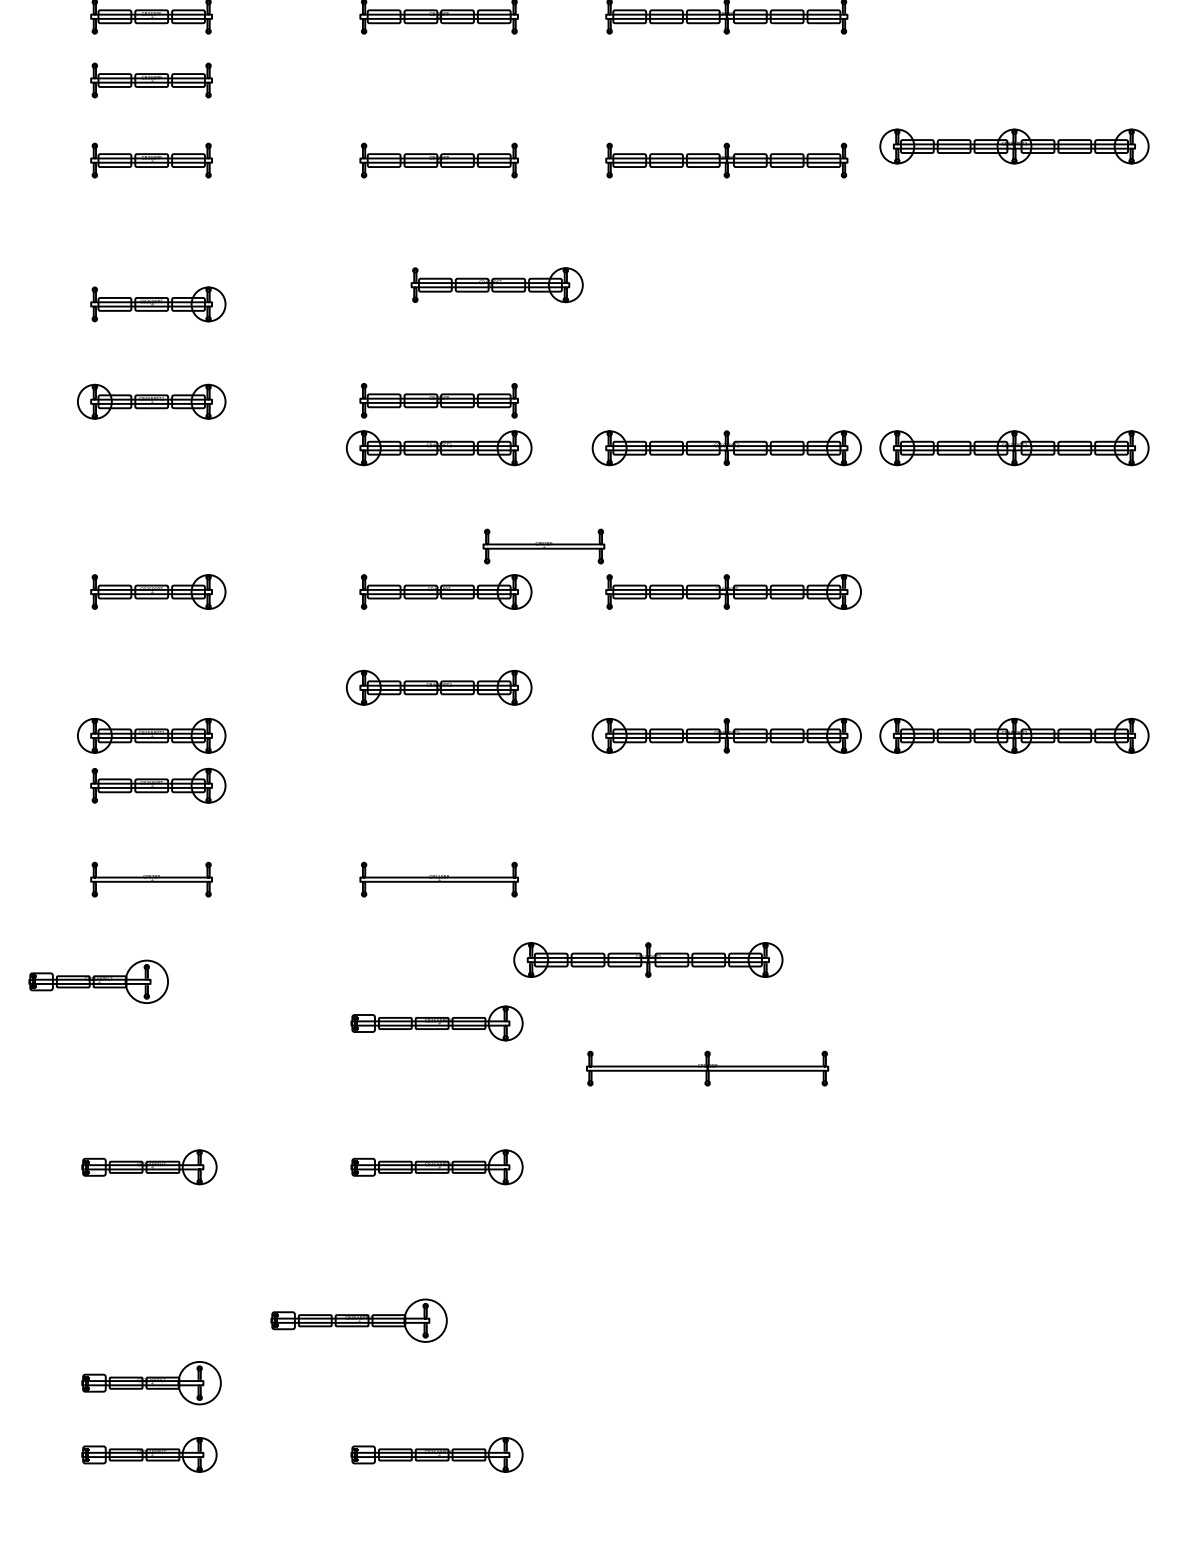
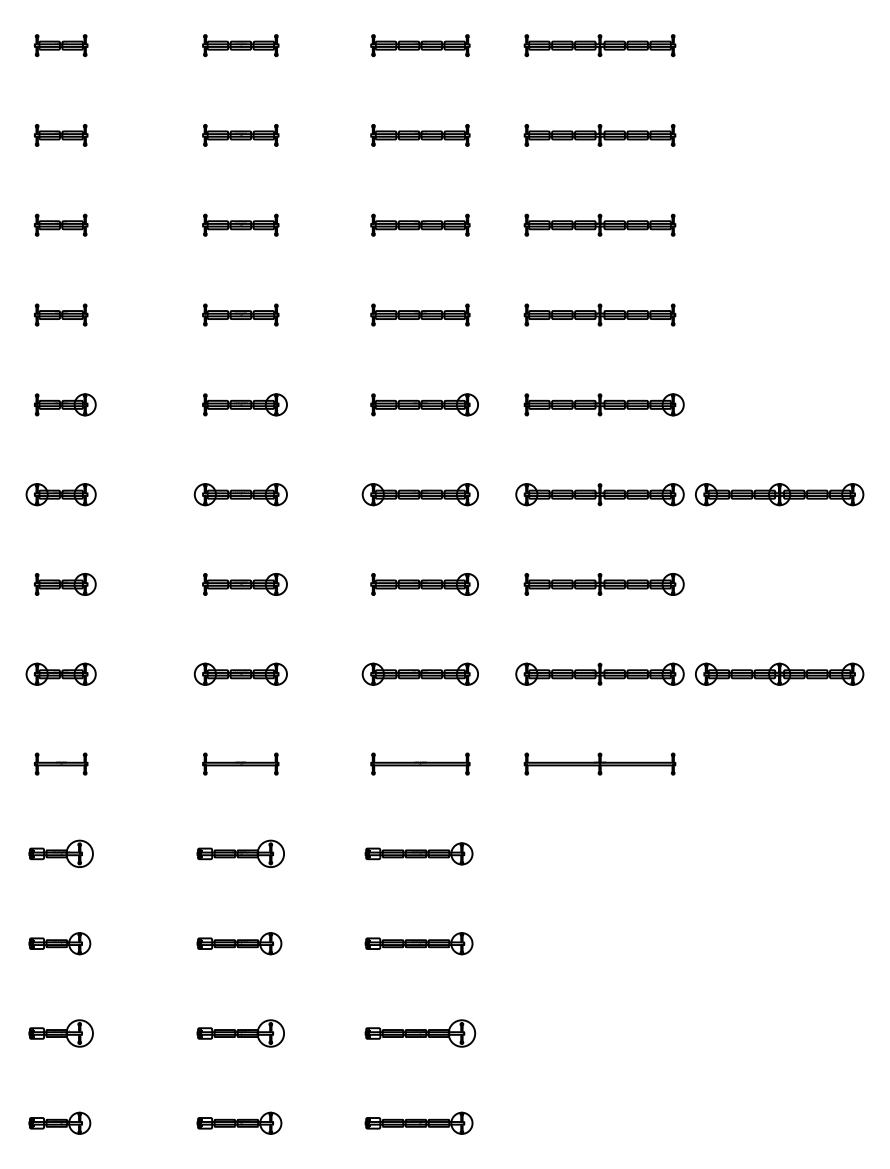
part: (151, 79) -> (240, 264), removed
part: (1014, 145) -> (779, 305), removed
part: (497, 284) -> (424, 404), moved
part: (732, 303) -> (603, 404), added
part: (439, 399) -> (420, 464), removed
part: (151, 401) -> (240, 494), moved
part: (543, 545) -> (485, 555), removed
part: (437, 686) -> (419, 673), moved
part: (157, 785) -> (244, 705), removed
part: (647, 958) -> (550, 813), removed
part: (98, 981) -> (240, 853), moved
part: (706, 1067) -> (599, 763), moved
part: (359, 1320) -> (420, 1033), moved
part: (151, 1383) -> (240, 1033), moved

